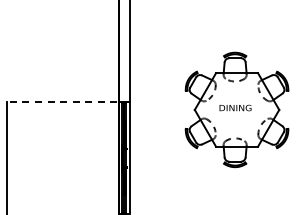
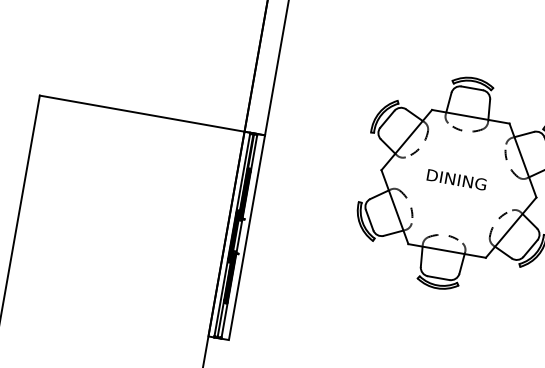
line: (68, 102) -> (152, 115), dashed -> solid

